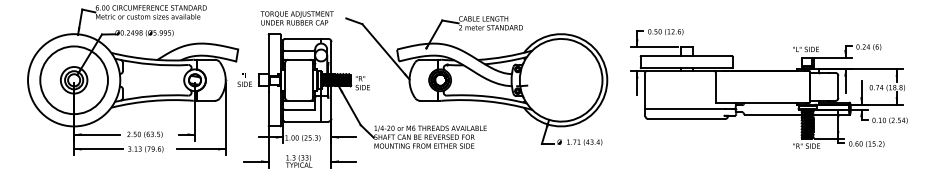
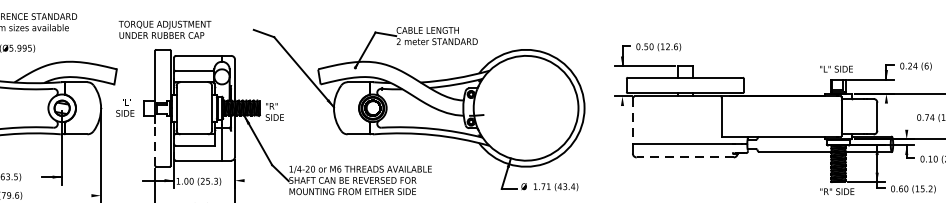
text: (296, 18) -> (164, 29), moved
line: (845, 81) -> (886, 109), removed
line: (637, 82) -> (622, 111), removed
line: (645, 91) -> (632, 122), solid -> dashed
line: (861, 92) -> (906, 123), removed
line: (268, 108) -> (155, 144), solid -> dashed
line: (686, 119) -> (684, 157), solid -> dashed
line: (343, 137) -> (250, 180), removed
line: (201, 149) -> (70, 195), removed

